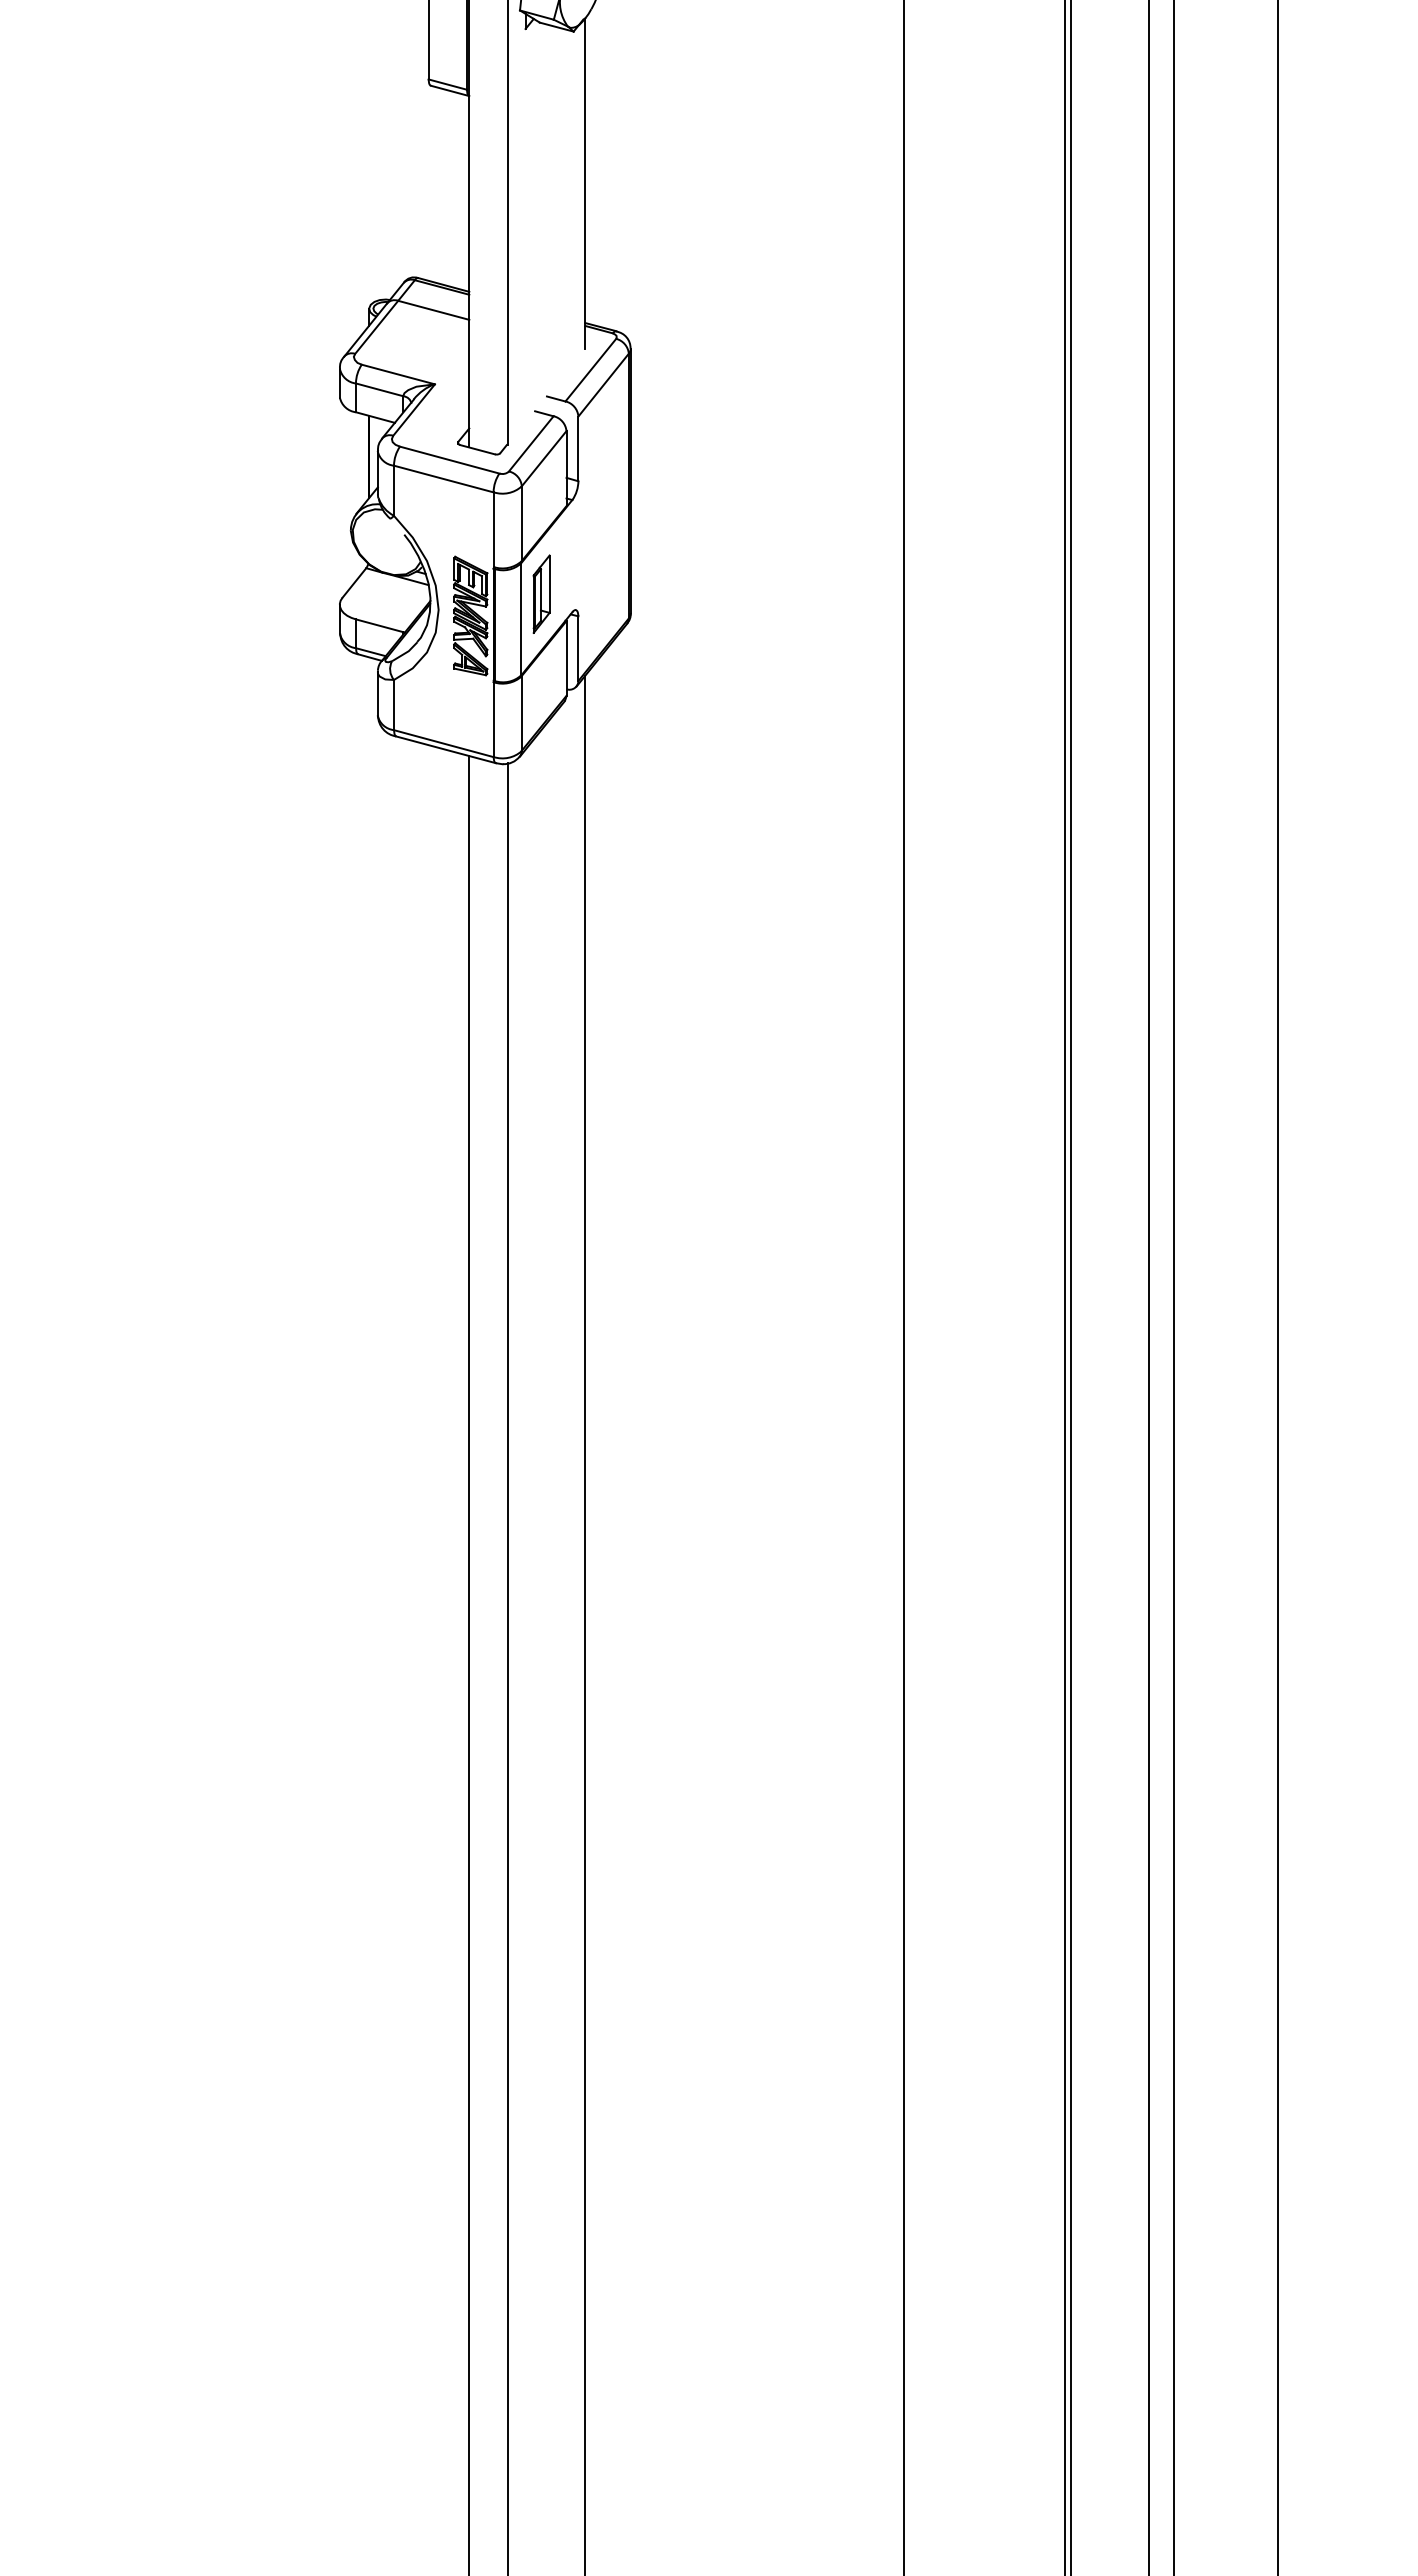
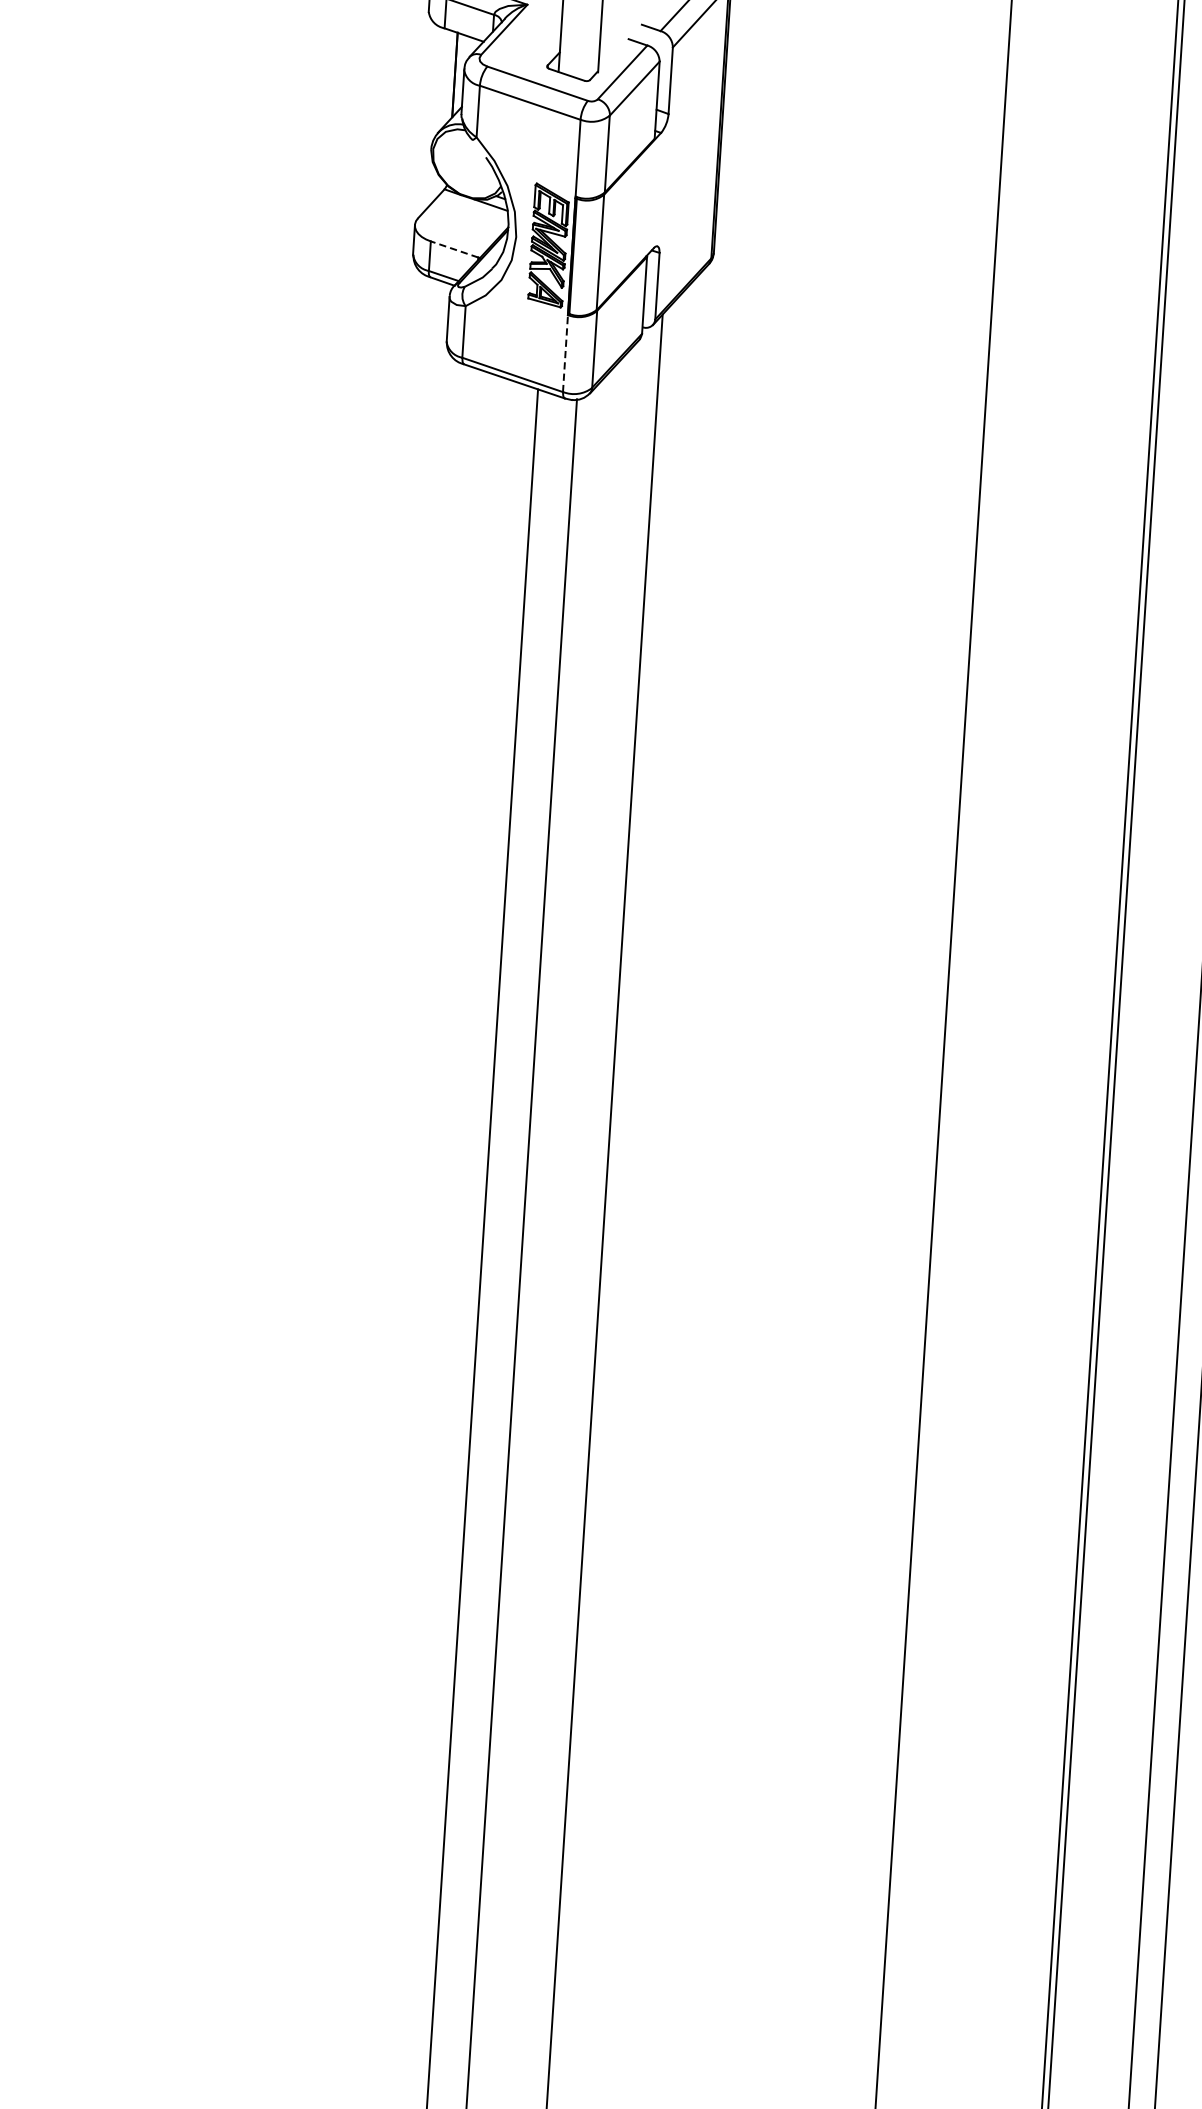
part: (541, 593) -> (623, 227), removed
line: (379, 625) -> (454, 249), solid -> dashed
line: (493, 719) -> (565, 353), solid -> dashed

